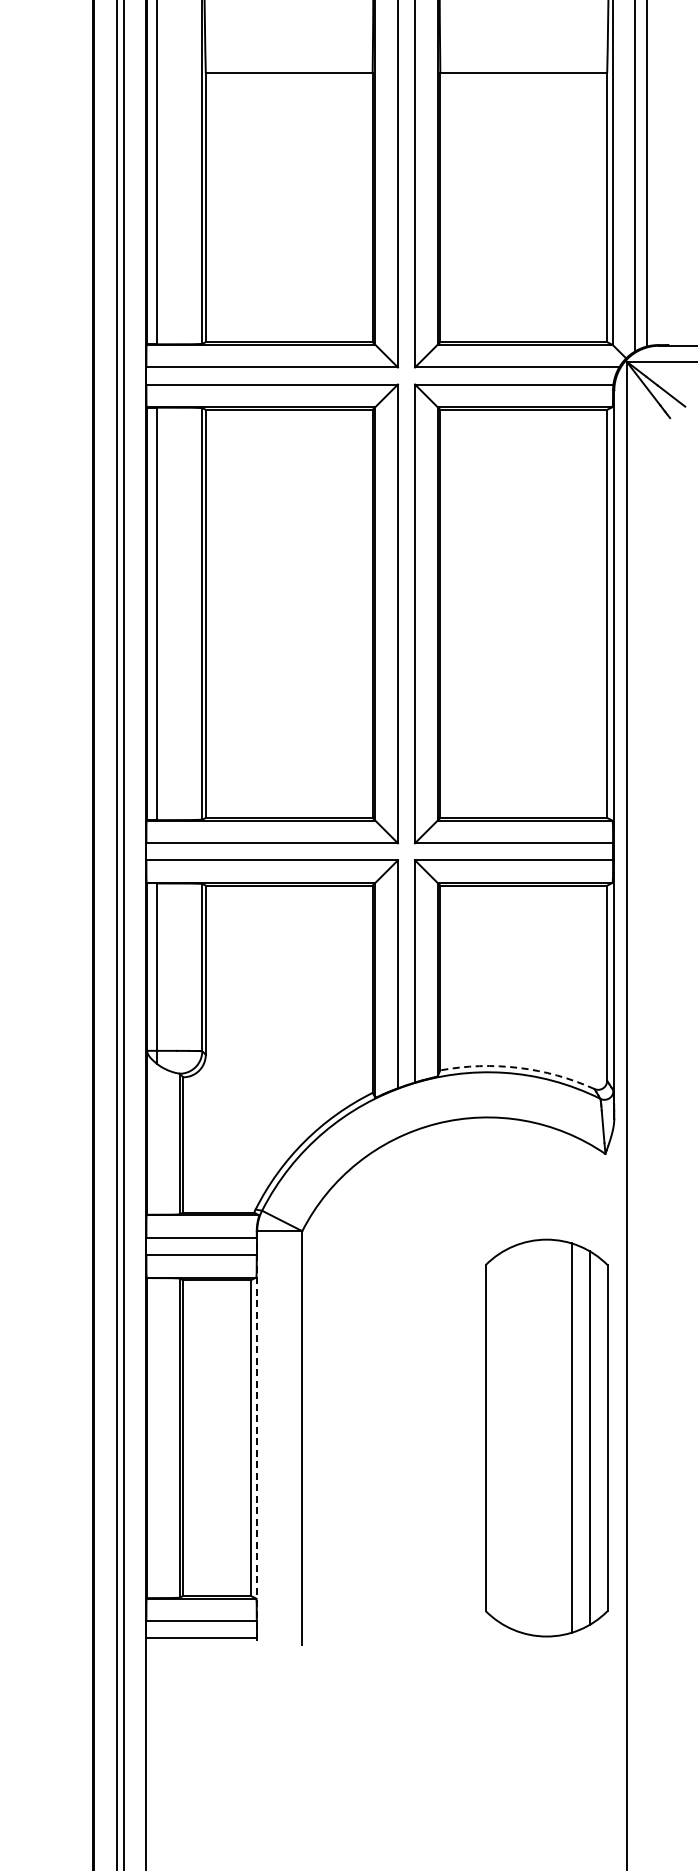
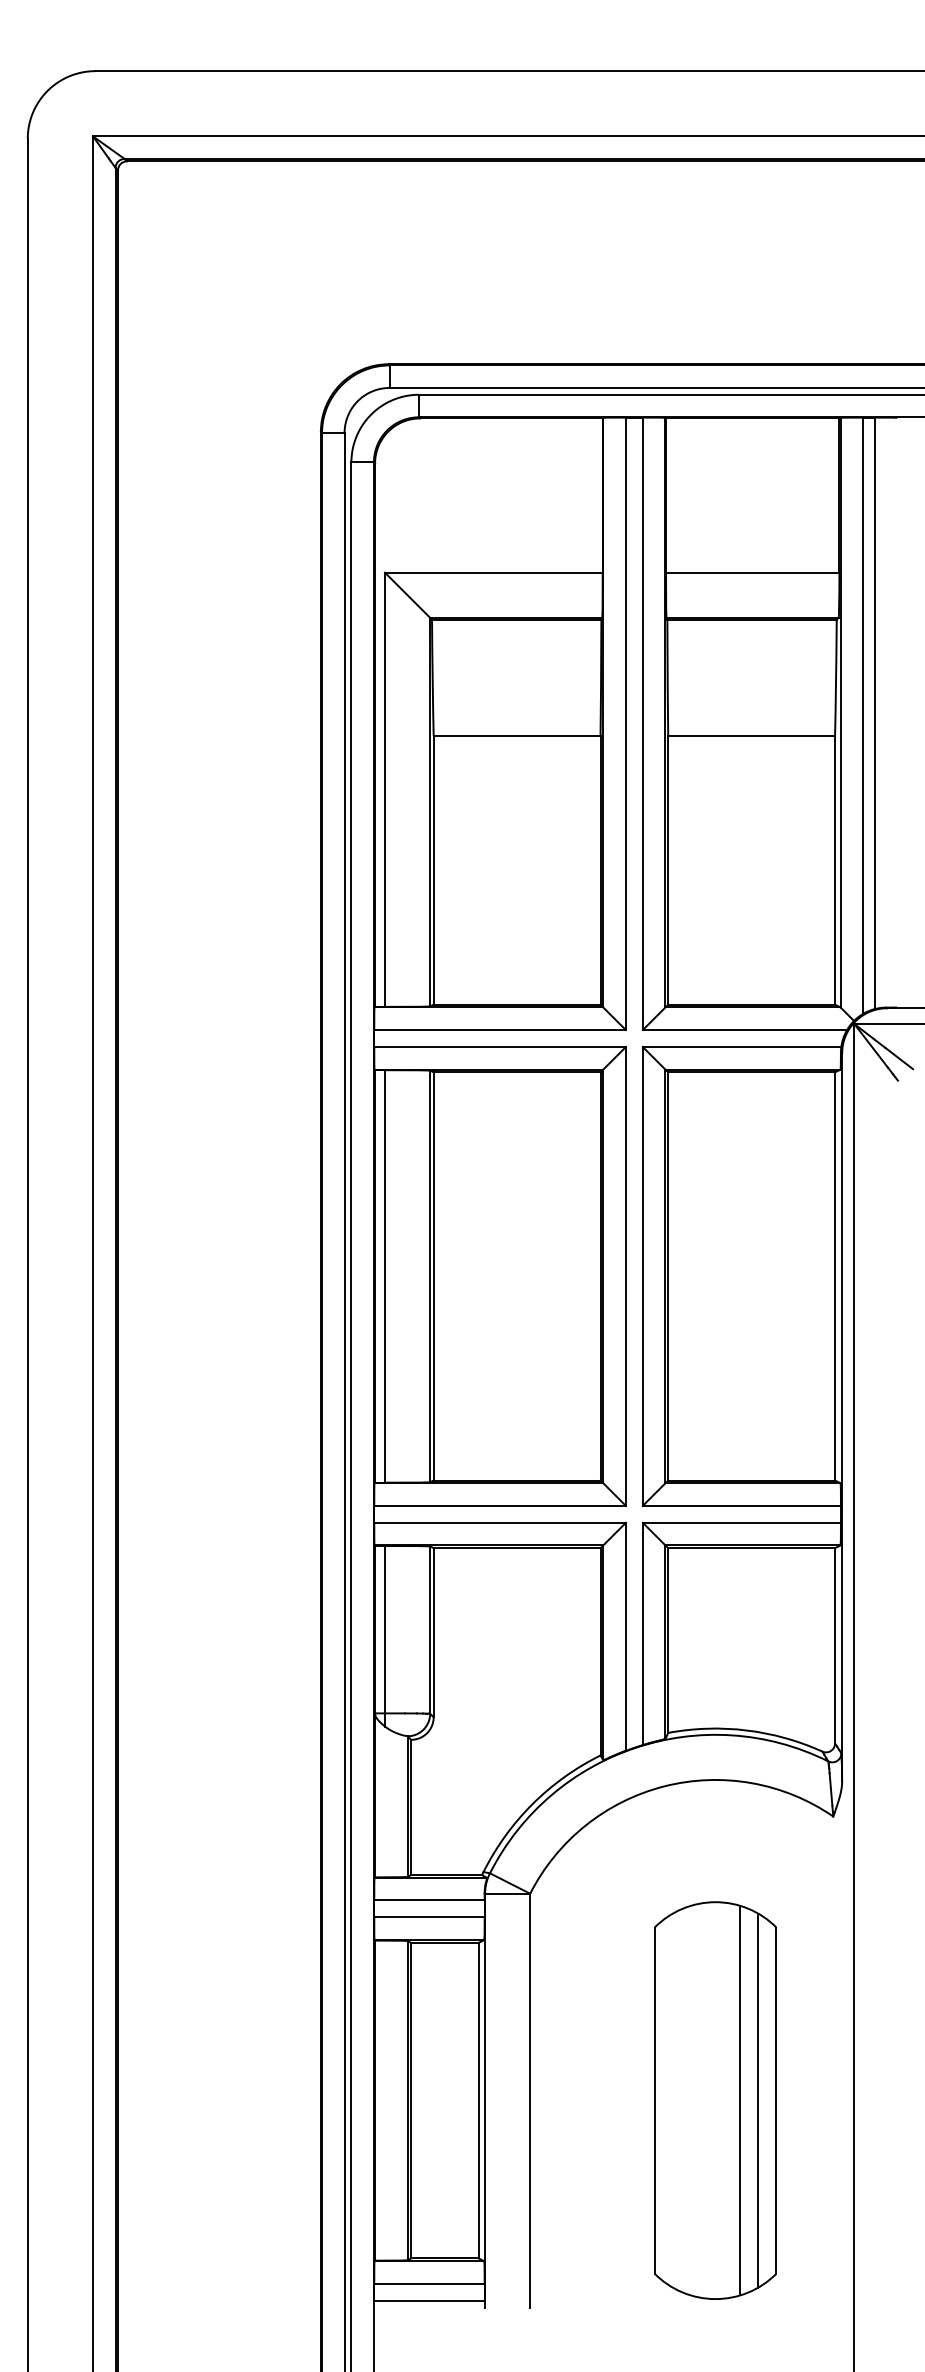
arc: (518, 1067) -> (746, 1730), dashed -> solid
line: (257, 1437) -> (485, 2100), dashed -> solid
part: (546, 1437) -> (715, 2100), moved

